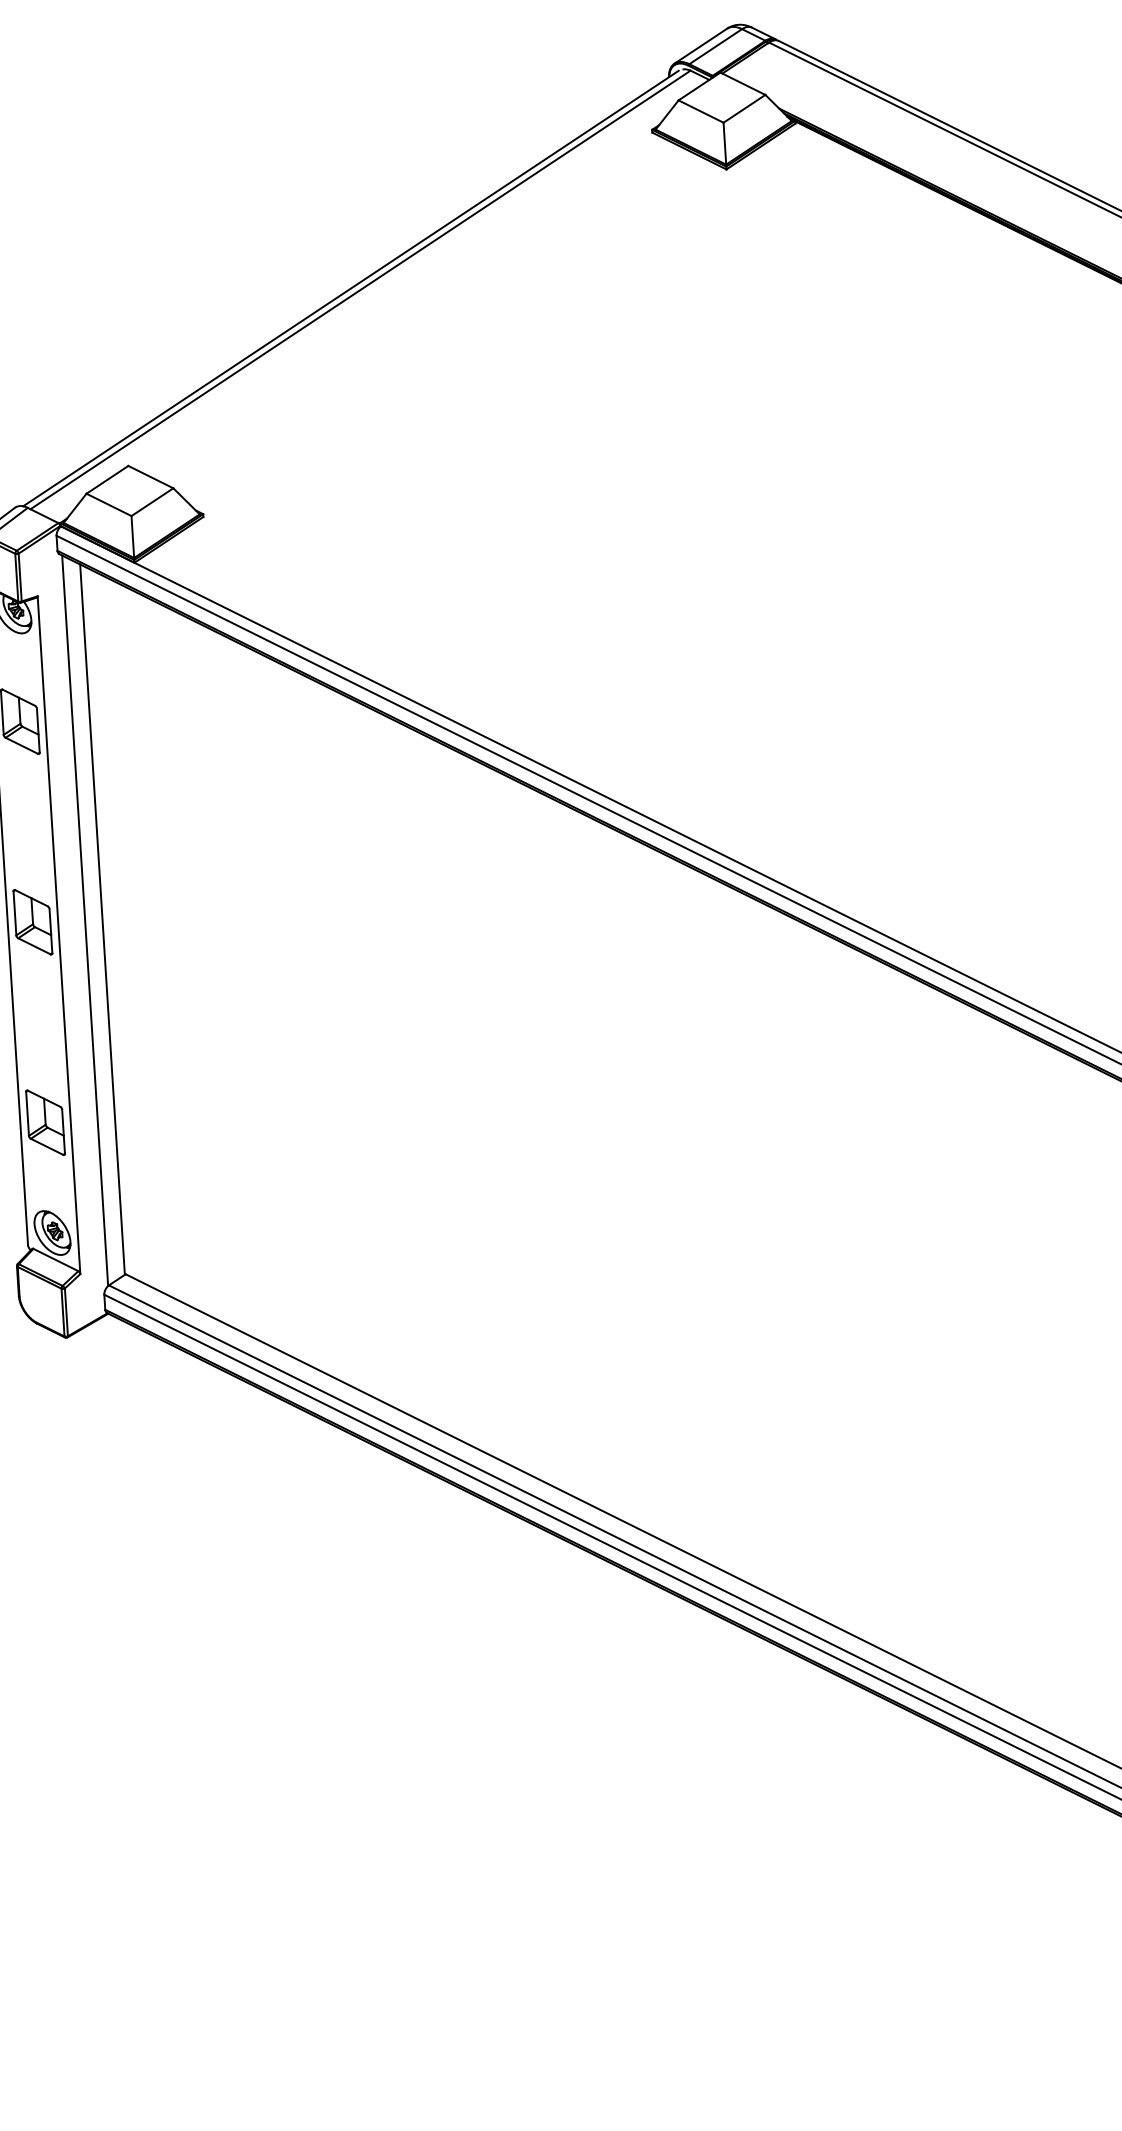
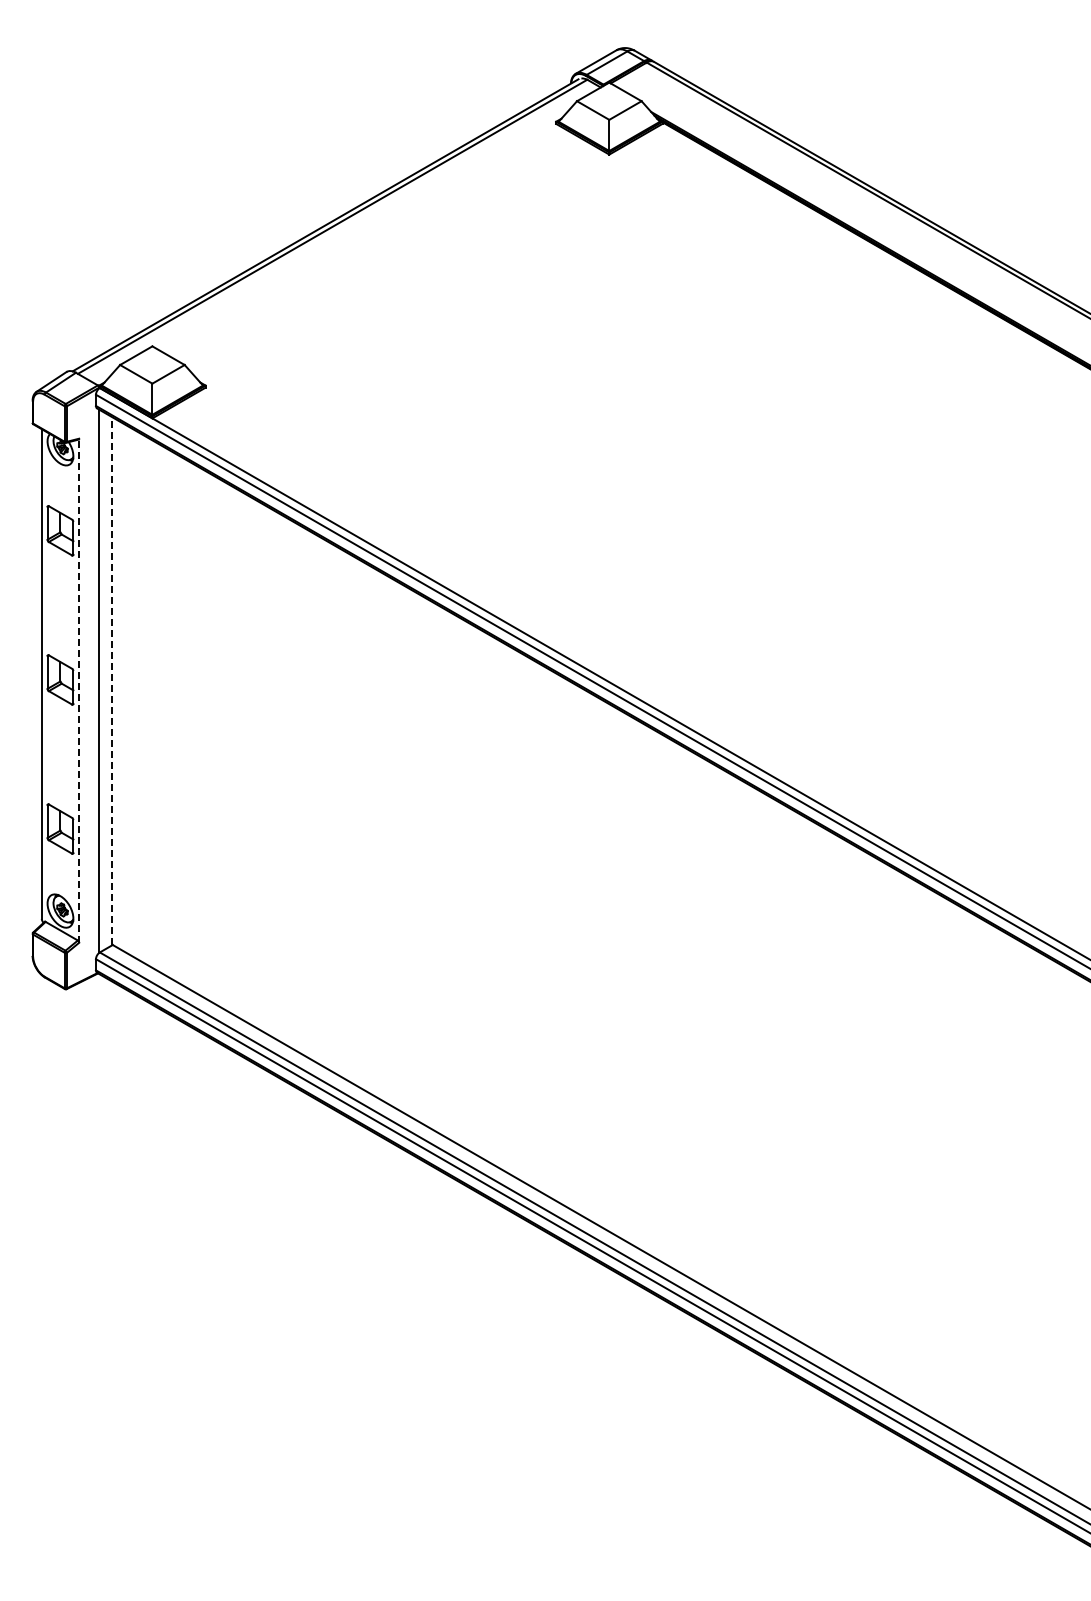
line: (102, 918) -> (112, 680), solid -> dashed
line: (59, 934) -> (79, 690), solid -> dashed

